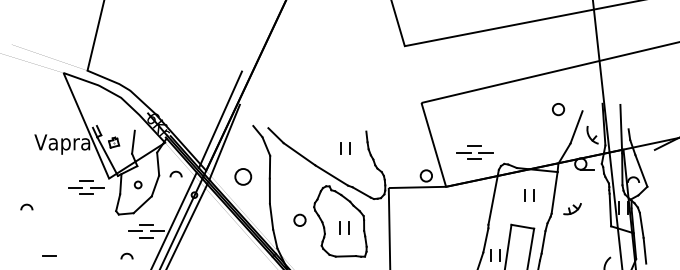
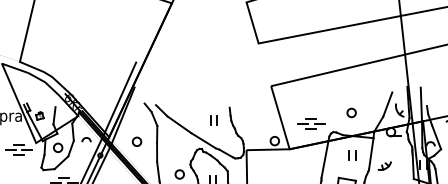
circle: (558, 109) -> (351, 112), moved
circle: (242, 176) -> (136, 141), size x0.71
circle: (137, 184) -> (57, 147), size x1.67

